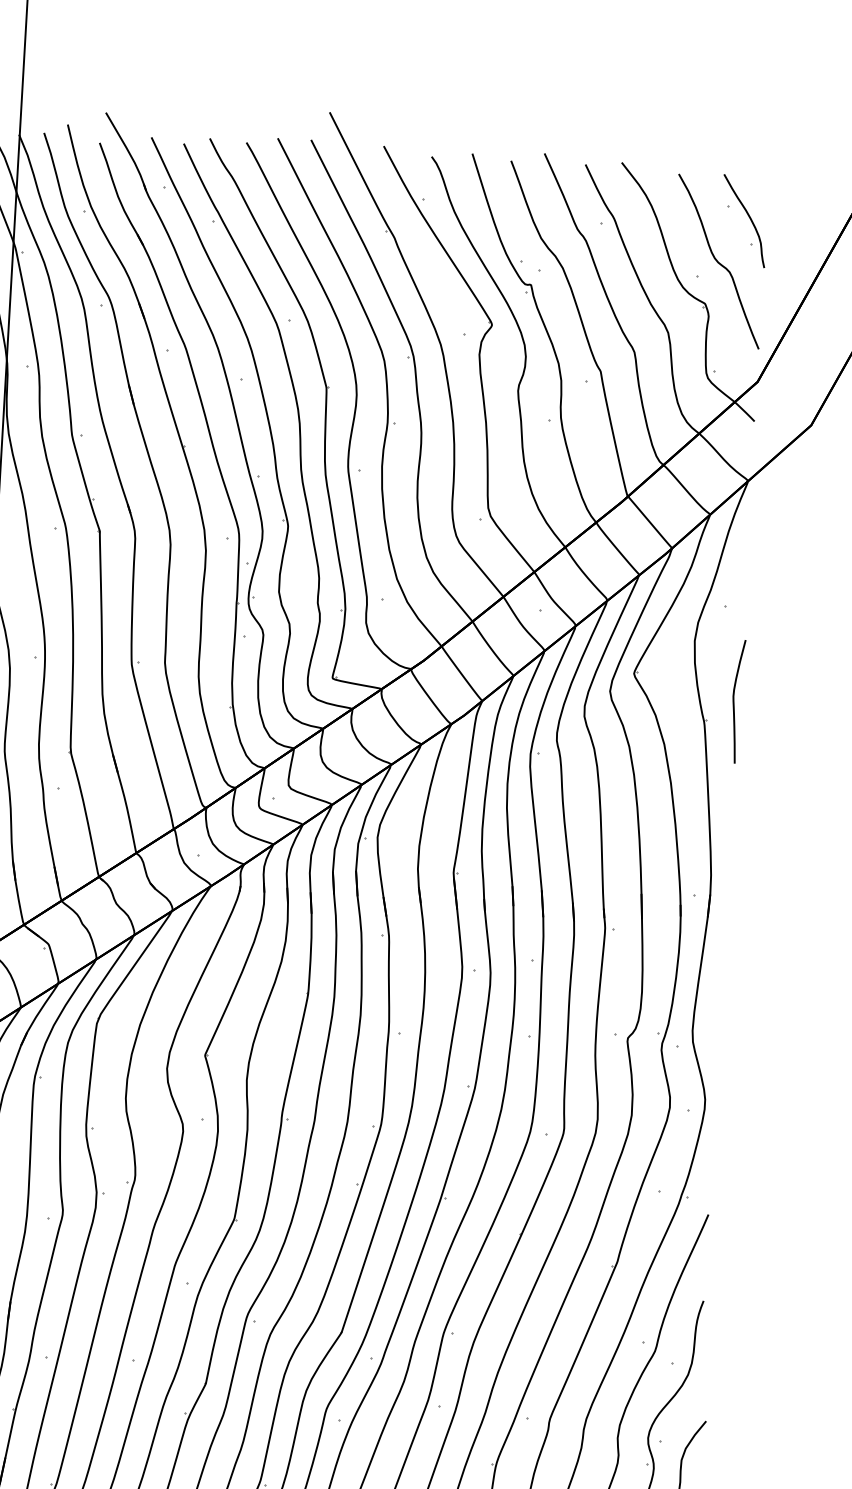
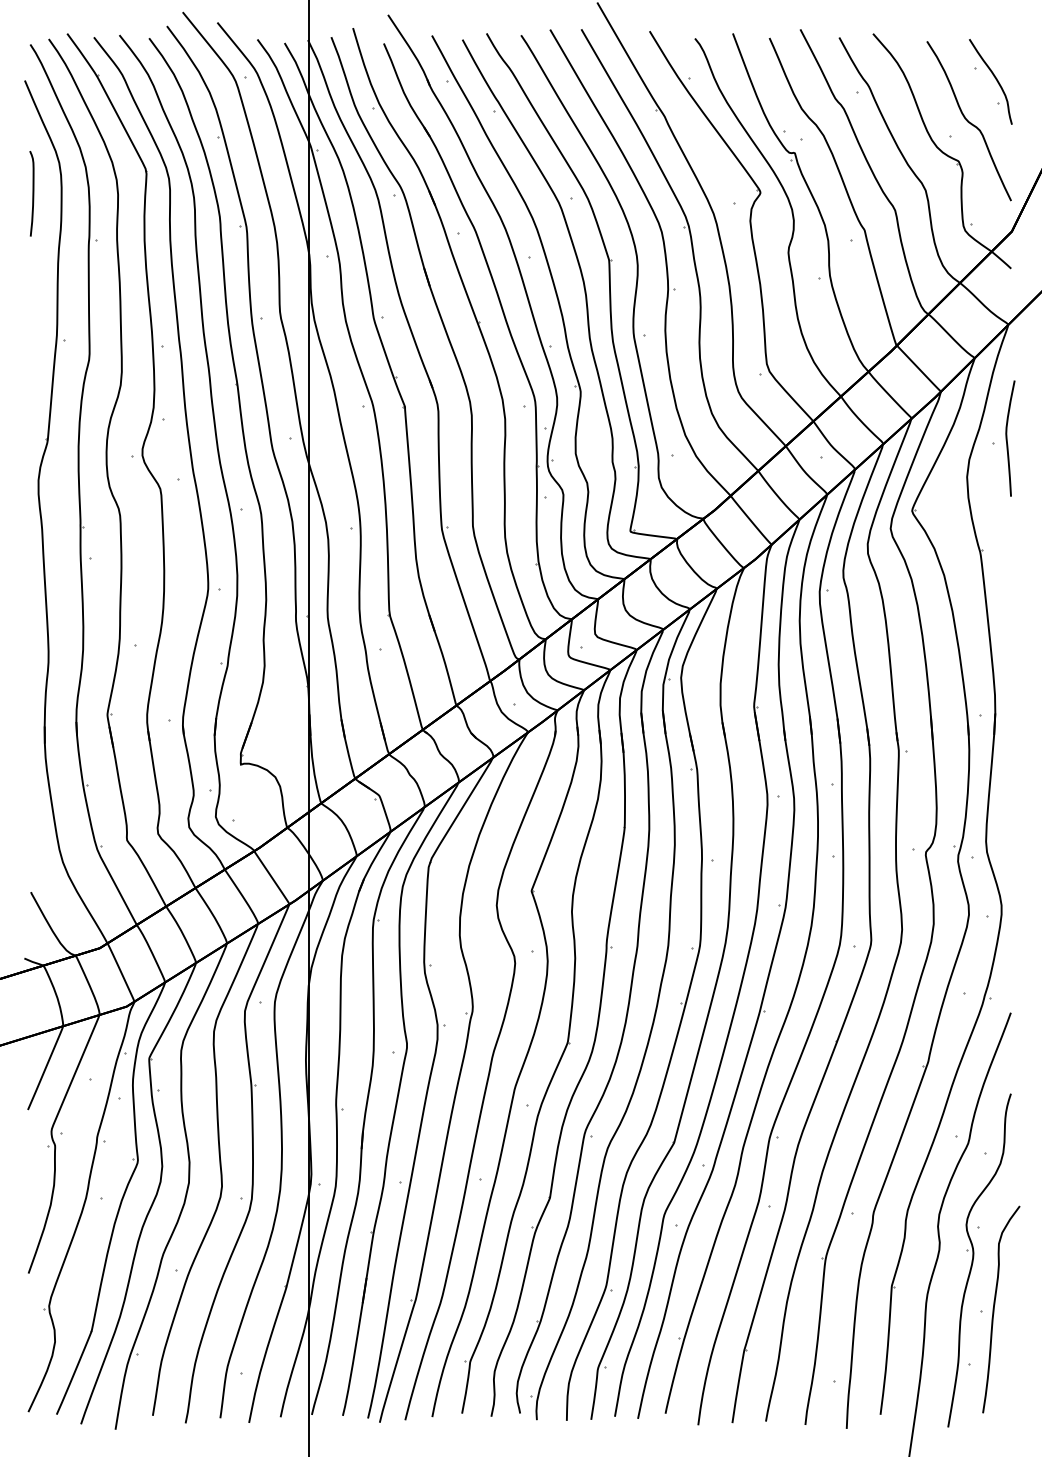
curve: (734, 701) -> (1007, 438), moved

